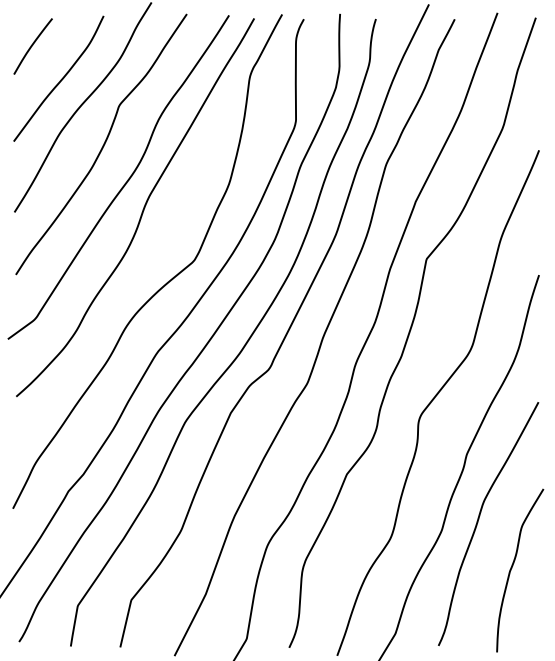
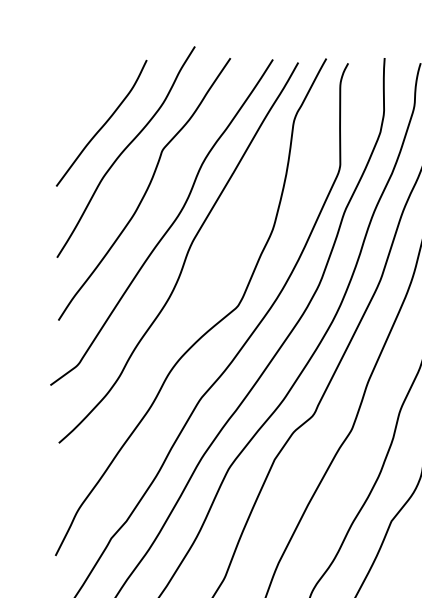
curve: (32, 46) -> (75, 90), removed

